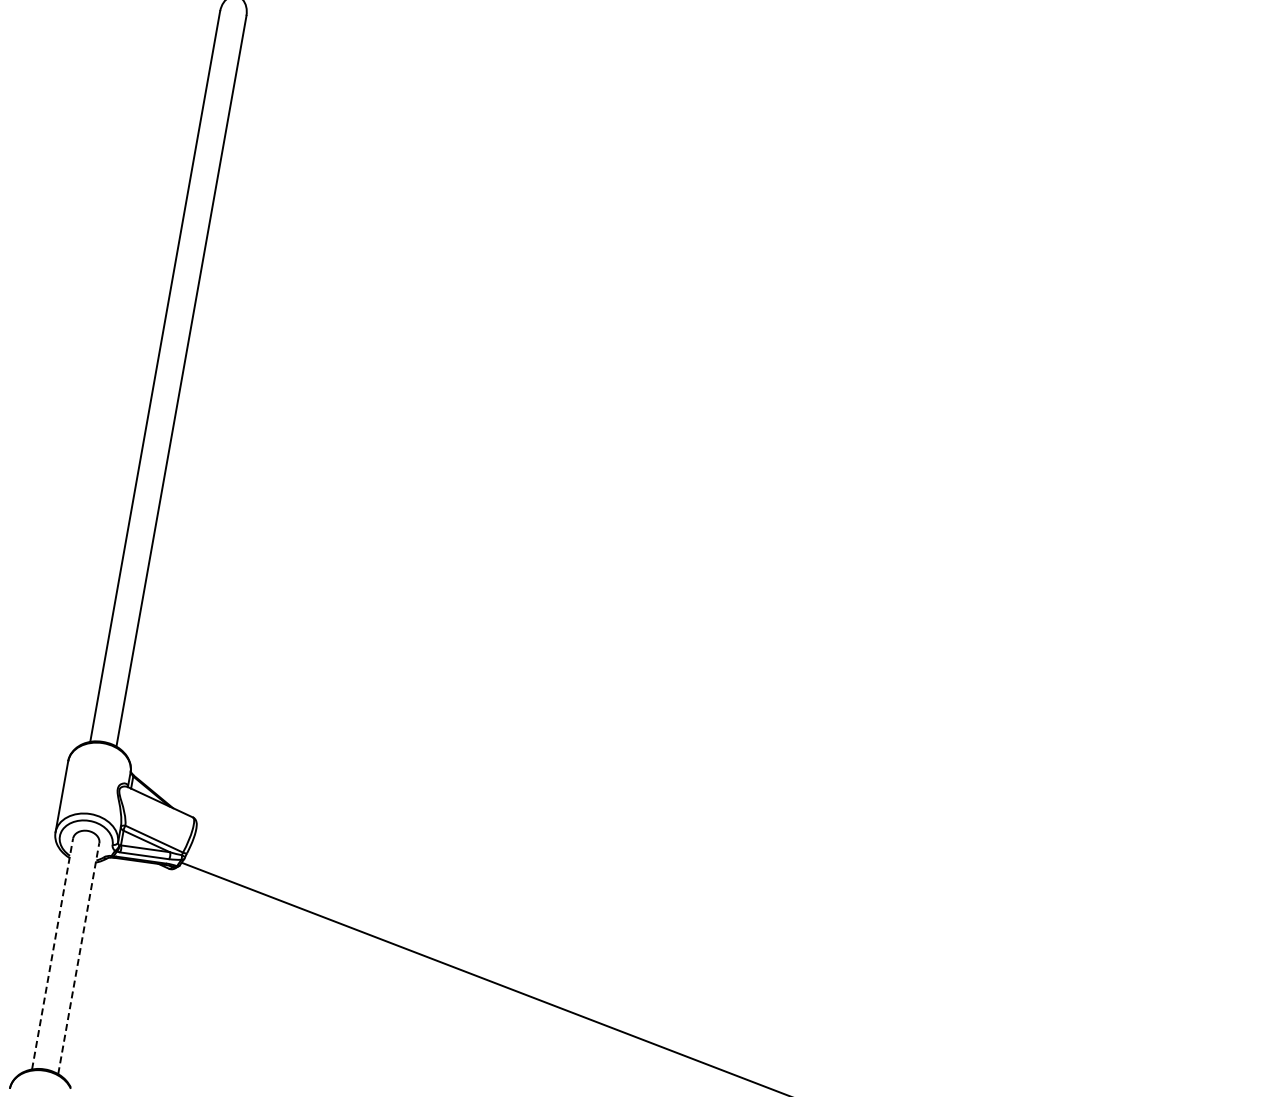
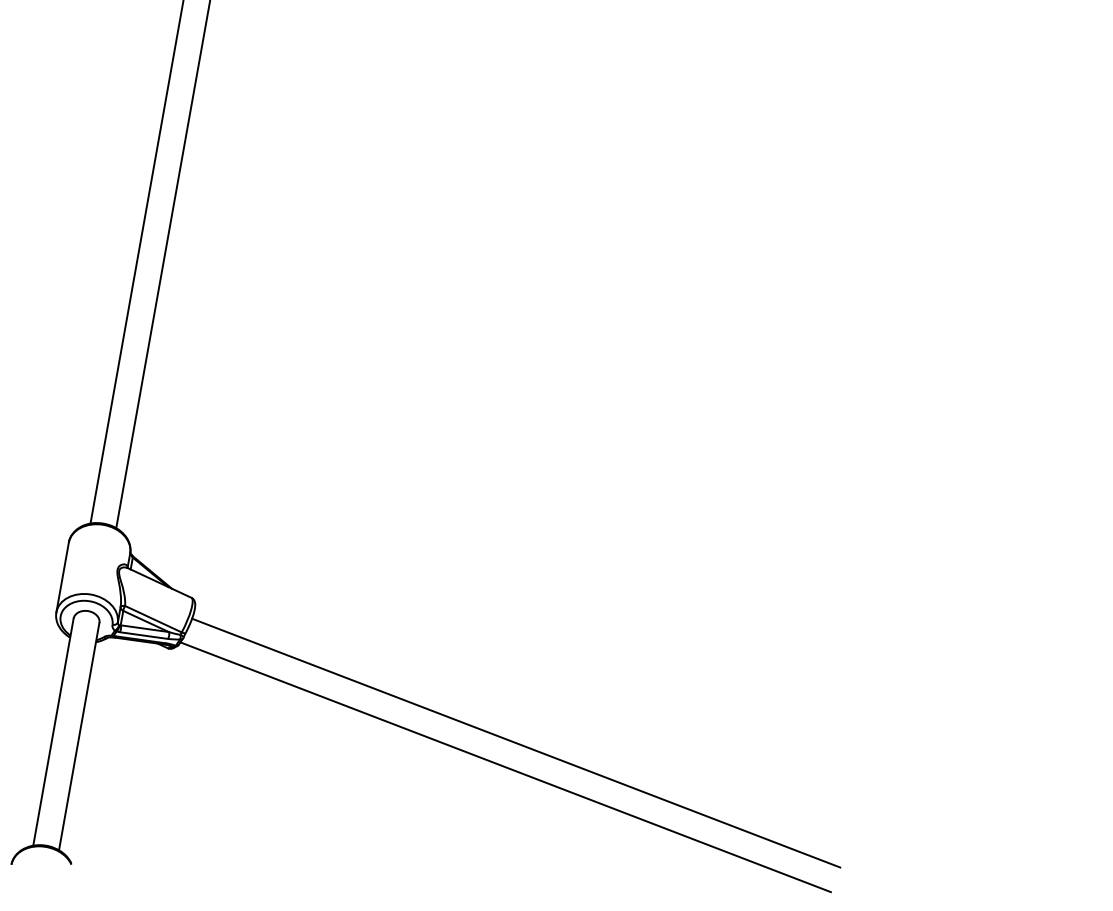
line: (52, 953) -> (53, 731), dashed -> solid
line: (78, 958) -> (78, 736), dashed -> solid
line: (522, 964) -> (515, 742), added

